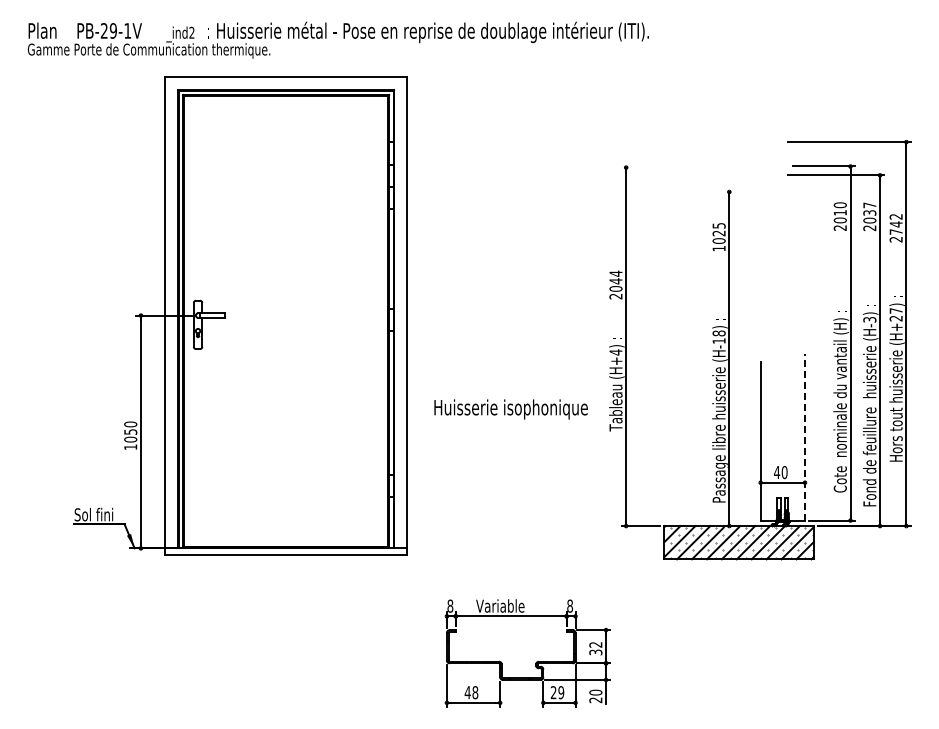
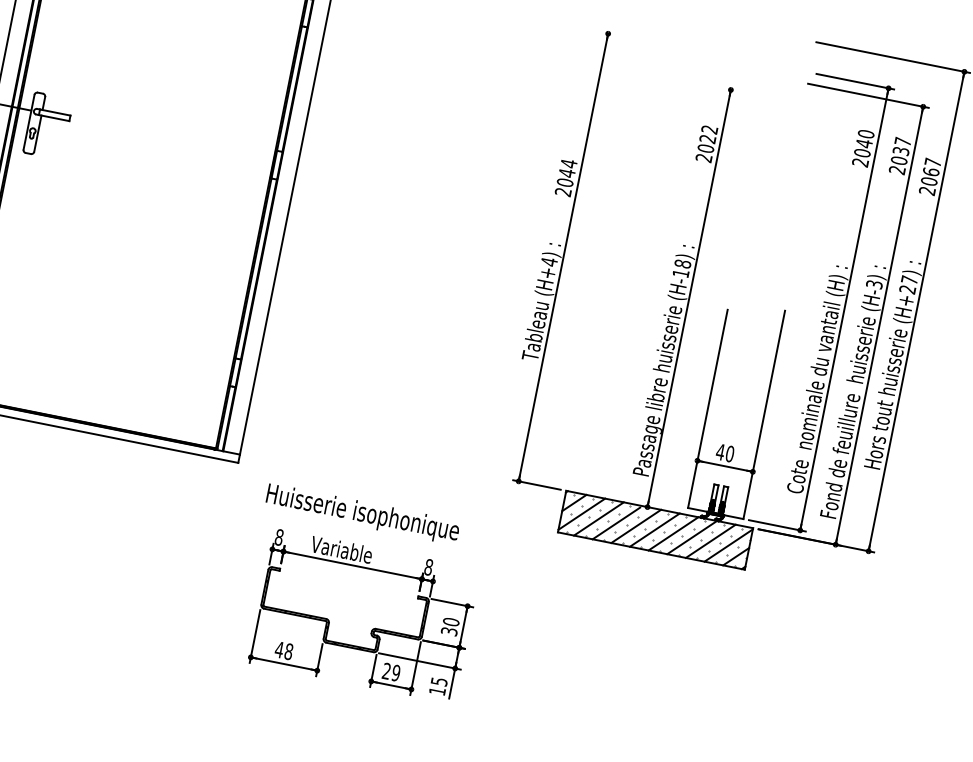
text: (839, 212) -> (863, 143), 2010 -> 2040
text: (895, 224) -> (930, 171), 2742 -> 2067
text: (718, 237) -> (706, 144), 1025 -> 2022
text: (510, 409) -> (361, 514), moved
line: (805, 436) -> (765, 414), dashed -> solid
text: (595, 644) -> (450, 621), 32 -> 30
text: (595, 696) -> (437, 686), 20 -> 15

